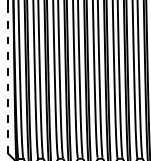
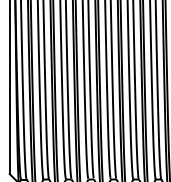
line: (8, 81) -> (9, 92), dashed -> solid

